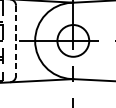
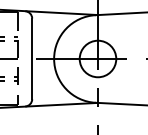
line: (16, 41) -> (32, 59), dashed -> solid

